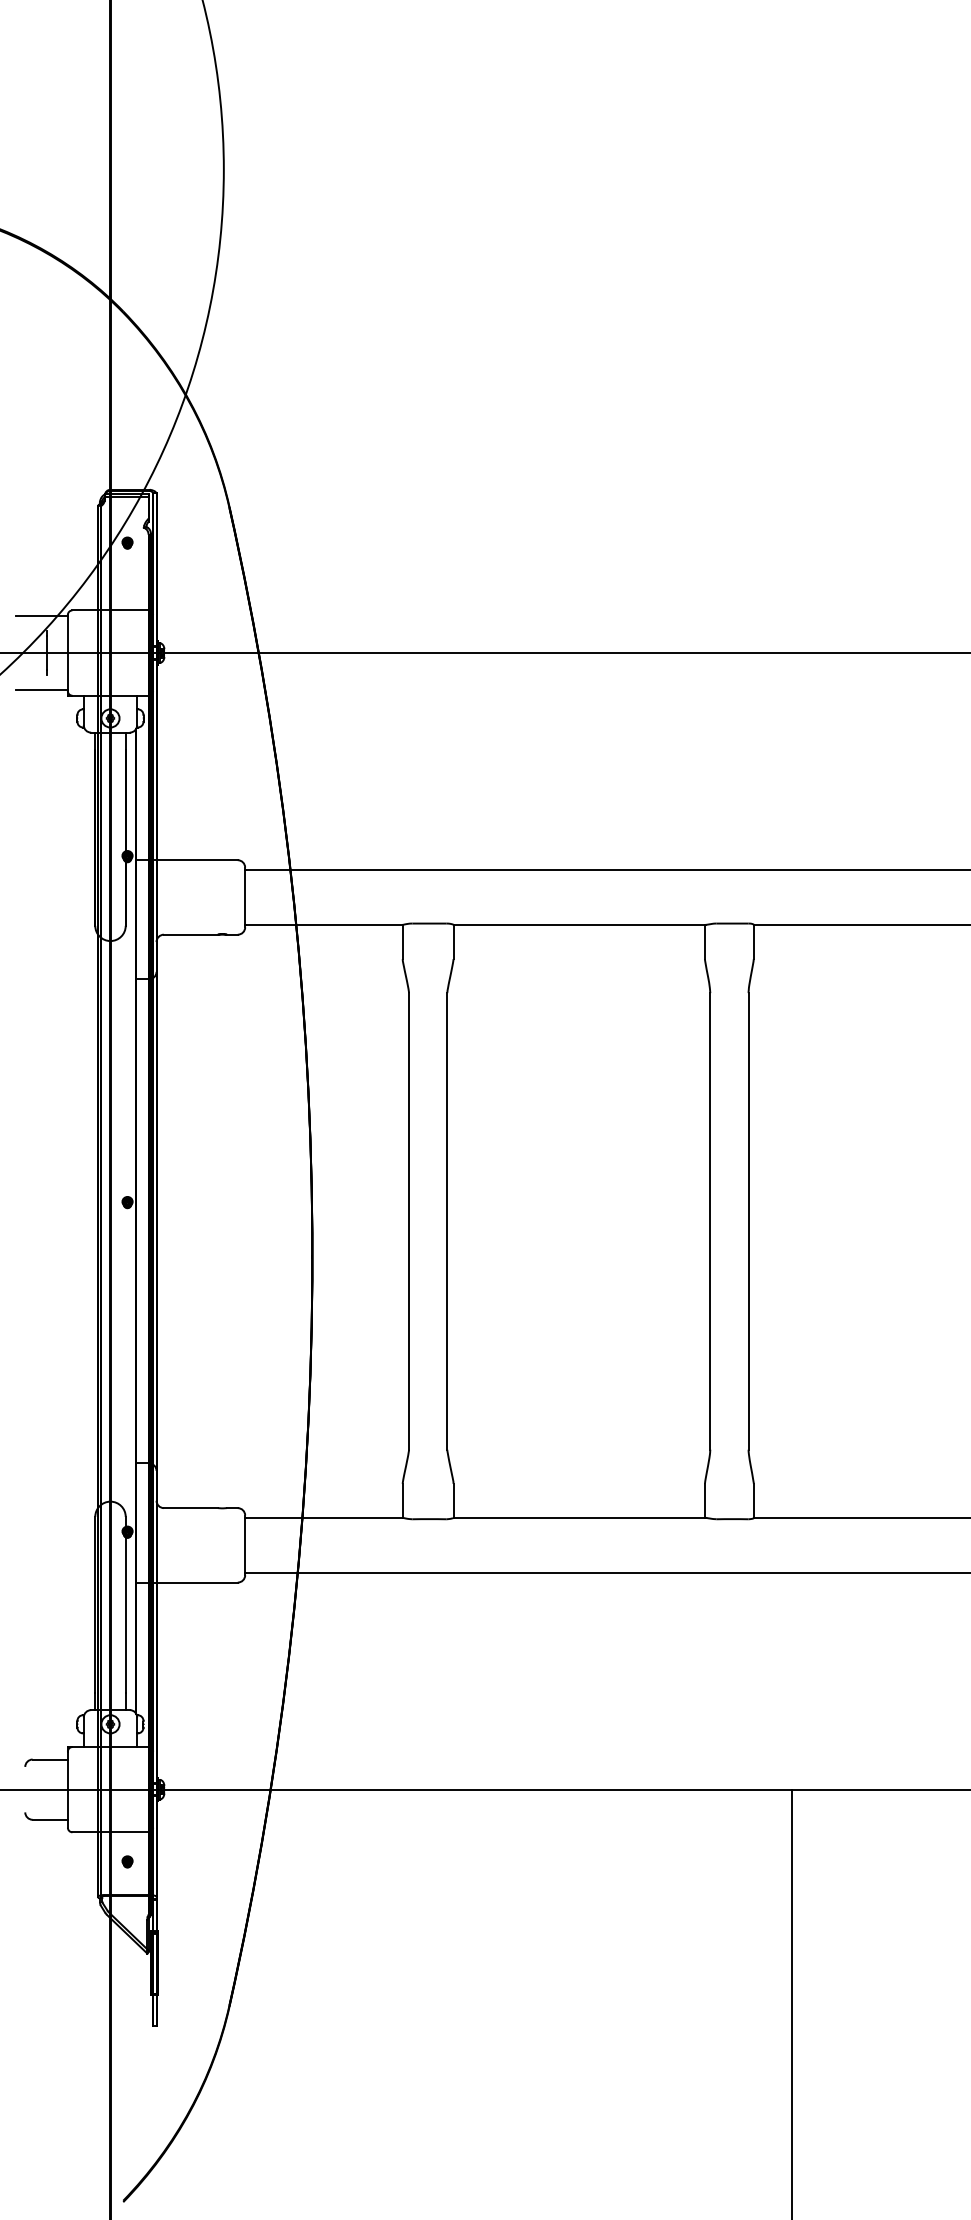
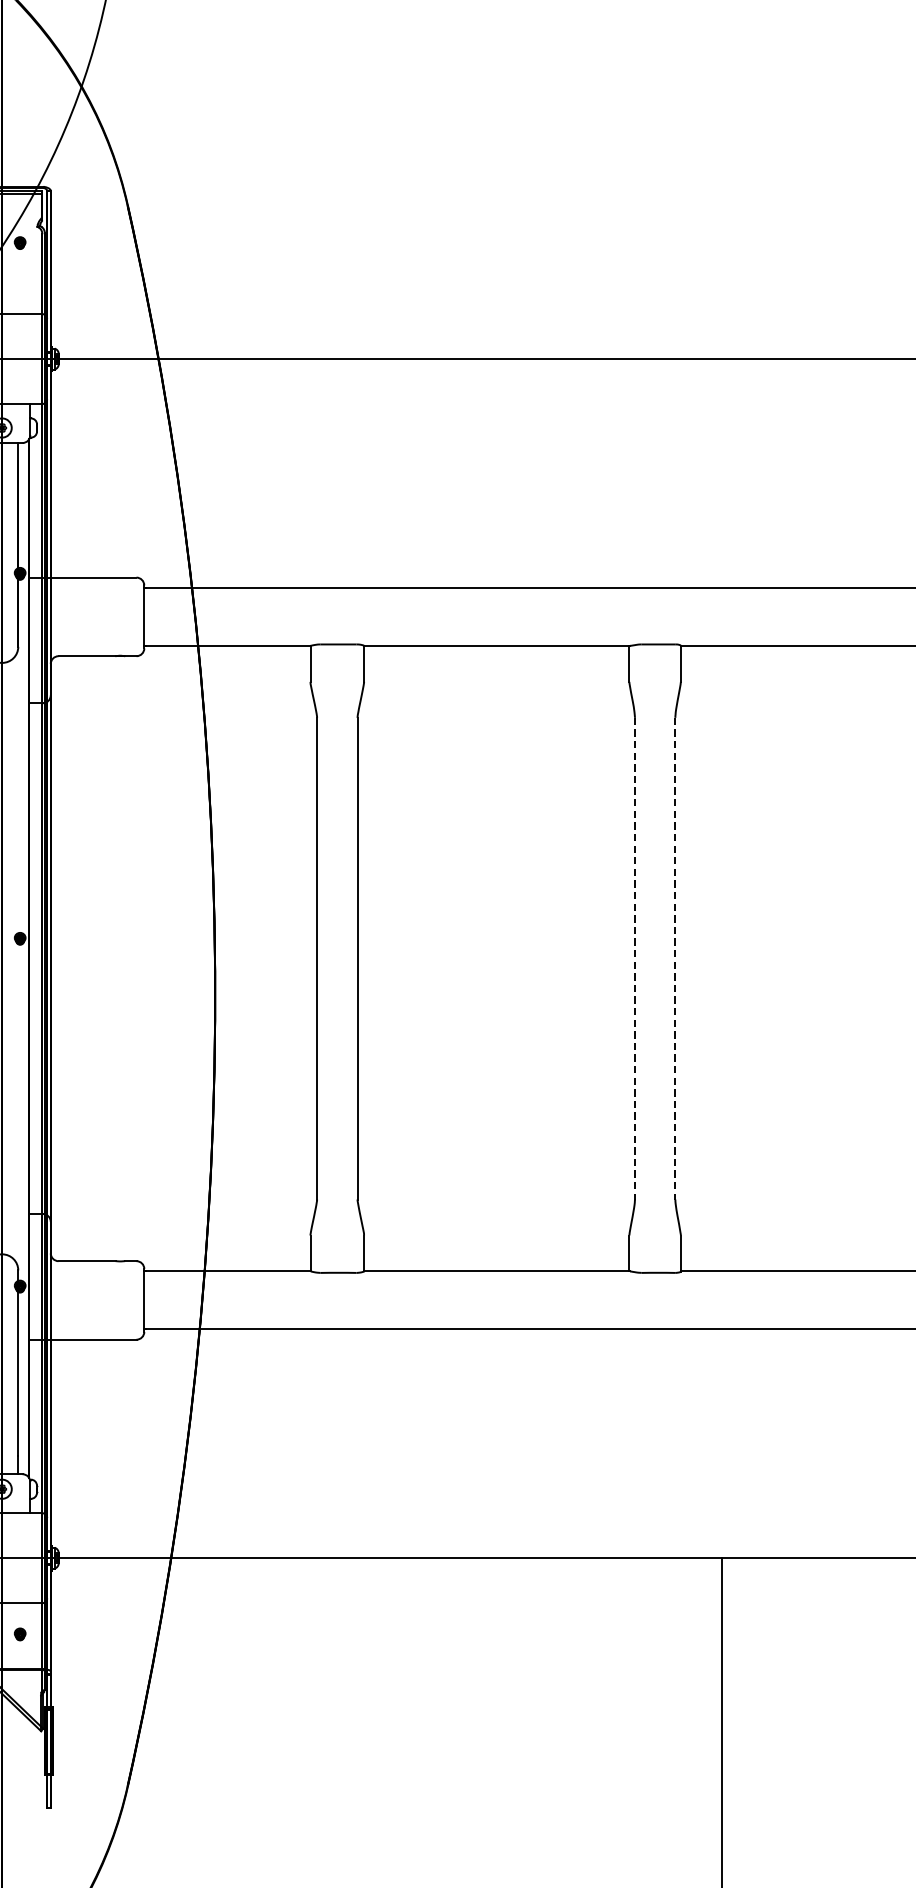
line: (710, 1221) -> (635, 958), solid -> dashed
line: (748, 1221) -> (675, 958), solid -> dashed

